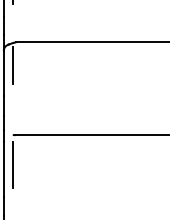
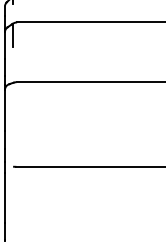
line: (13, 65) -> (13, 103), removed
line: (13, 164) -> (13, 193), removed

